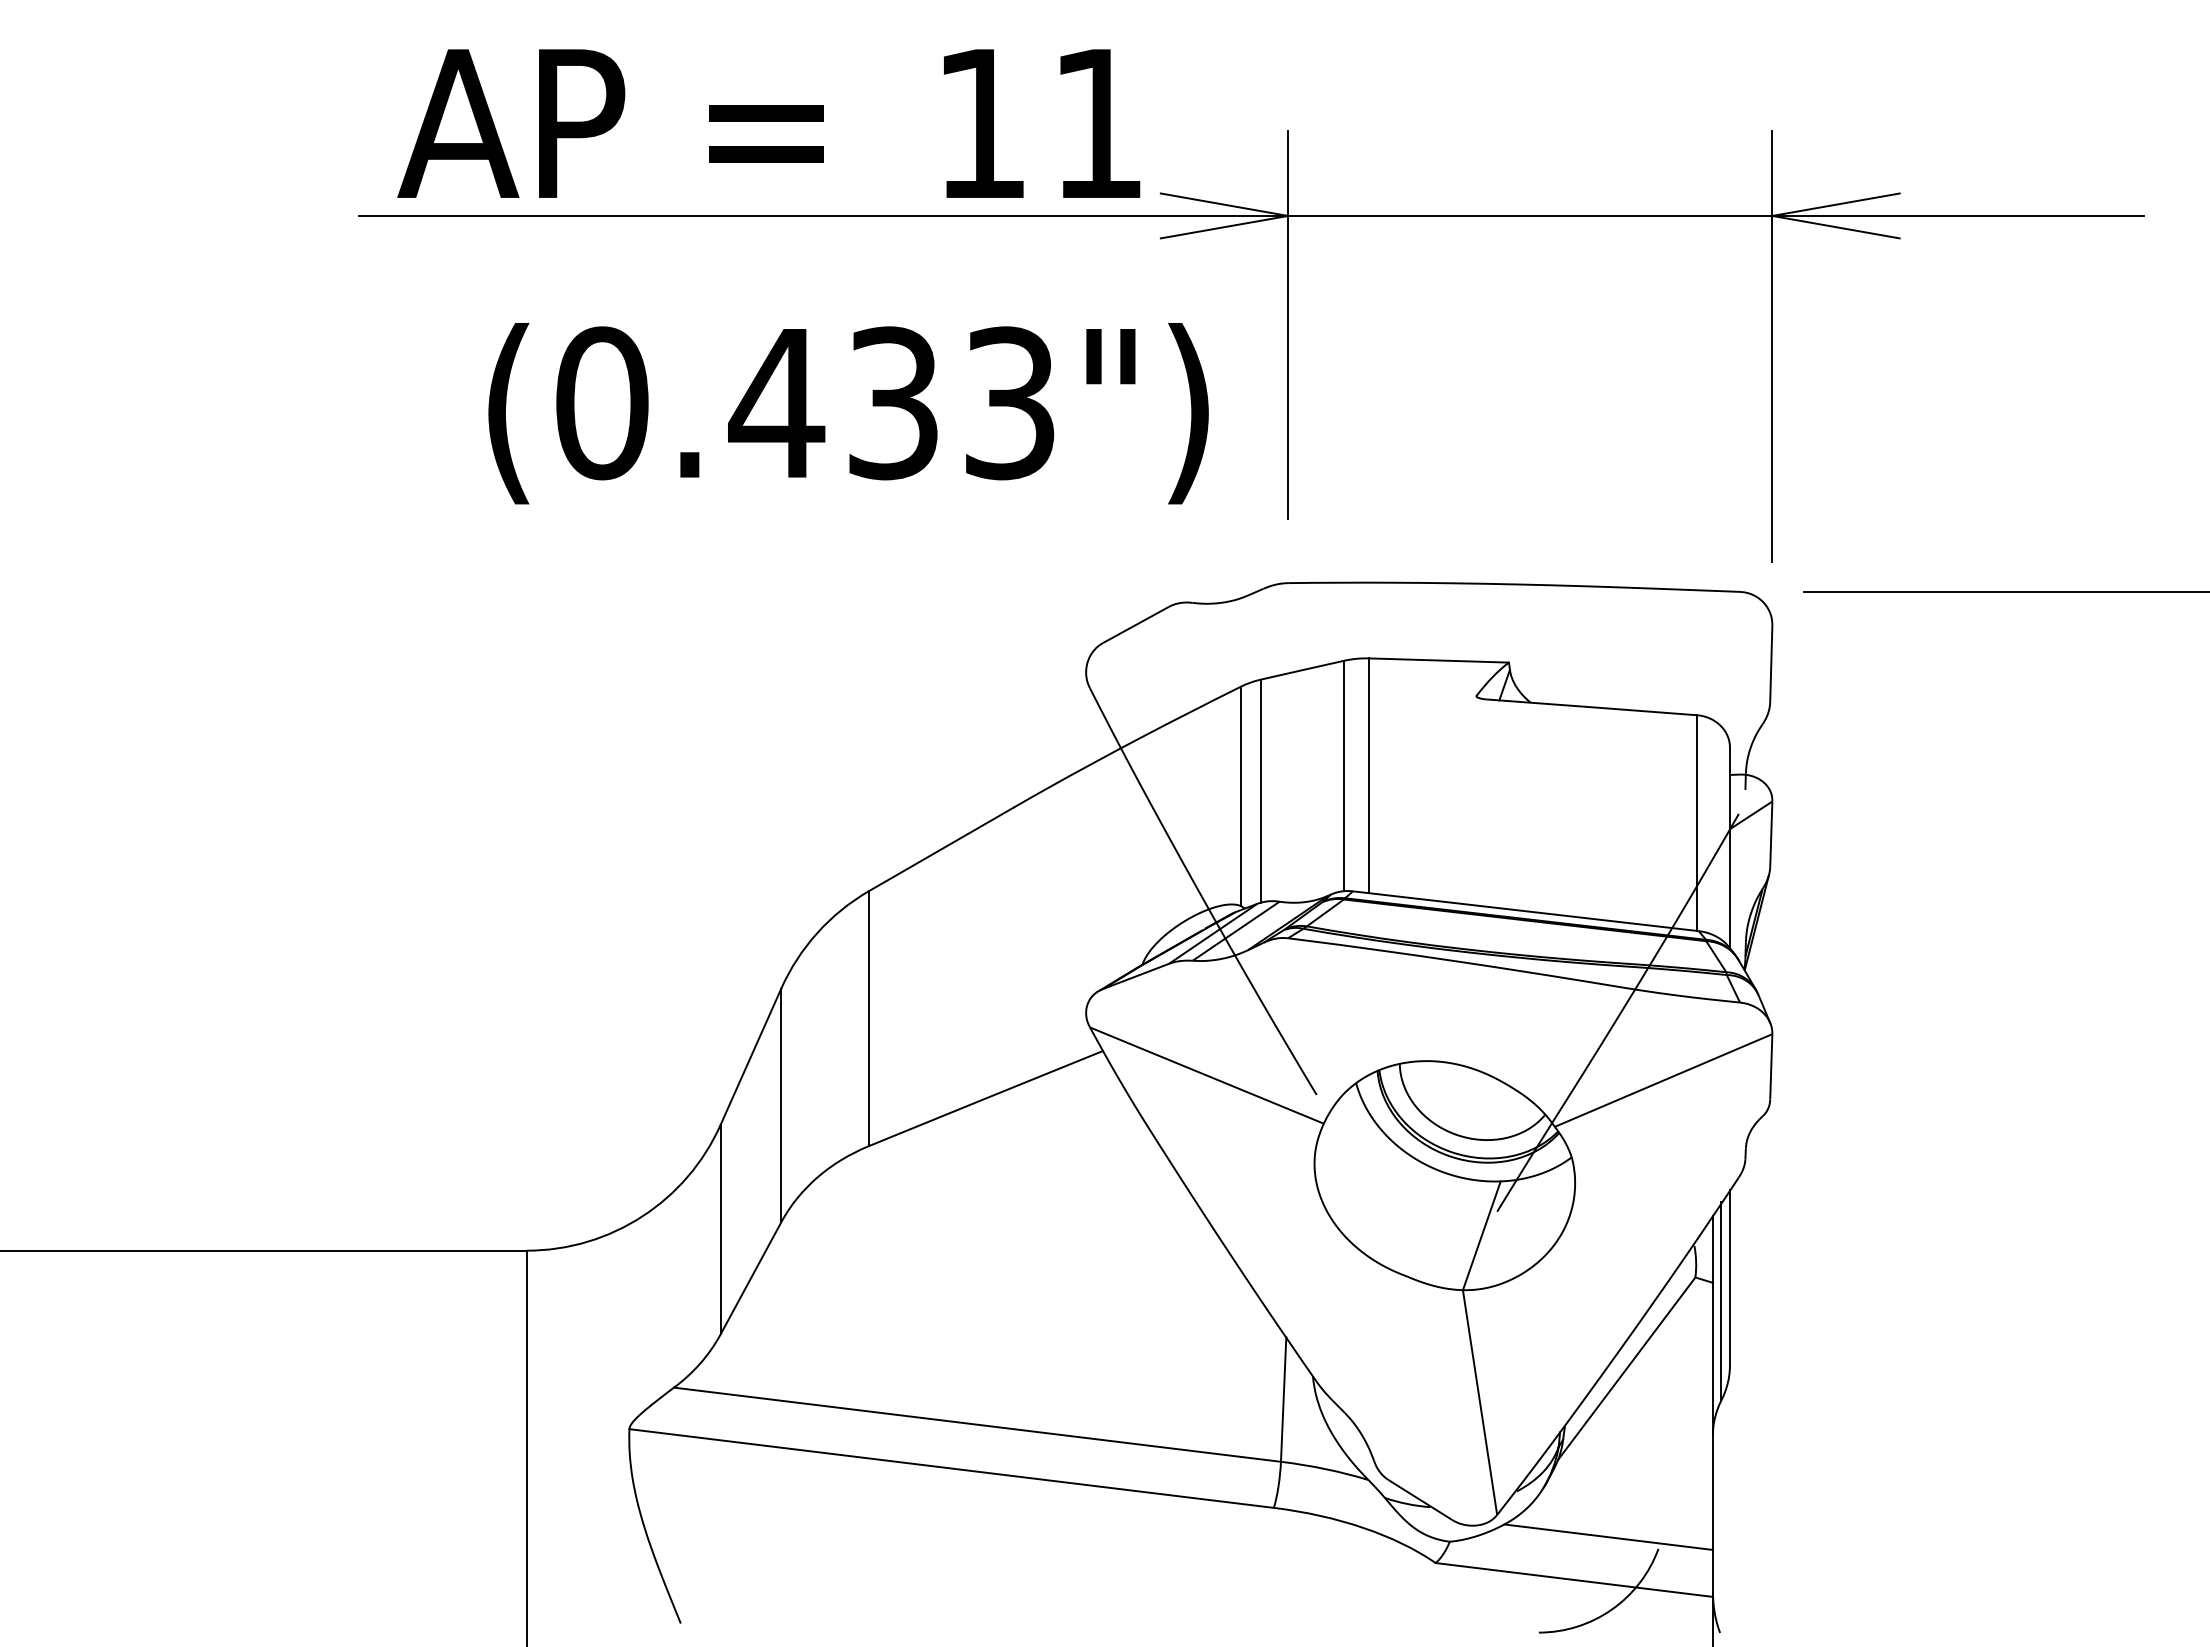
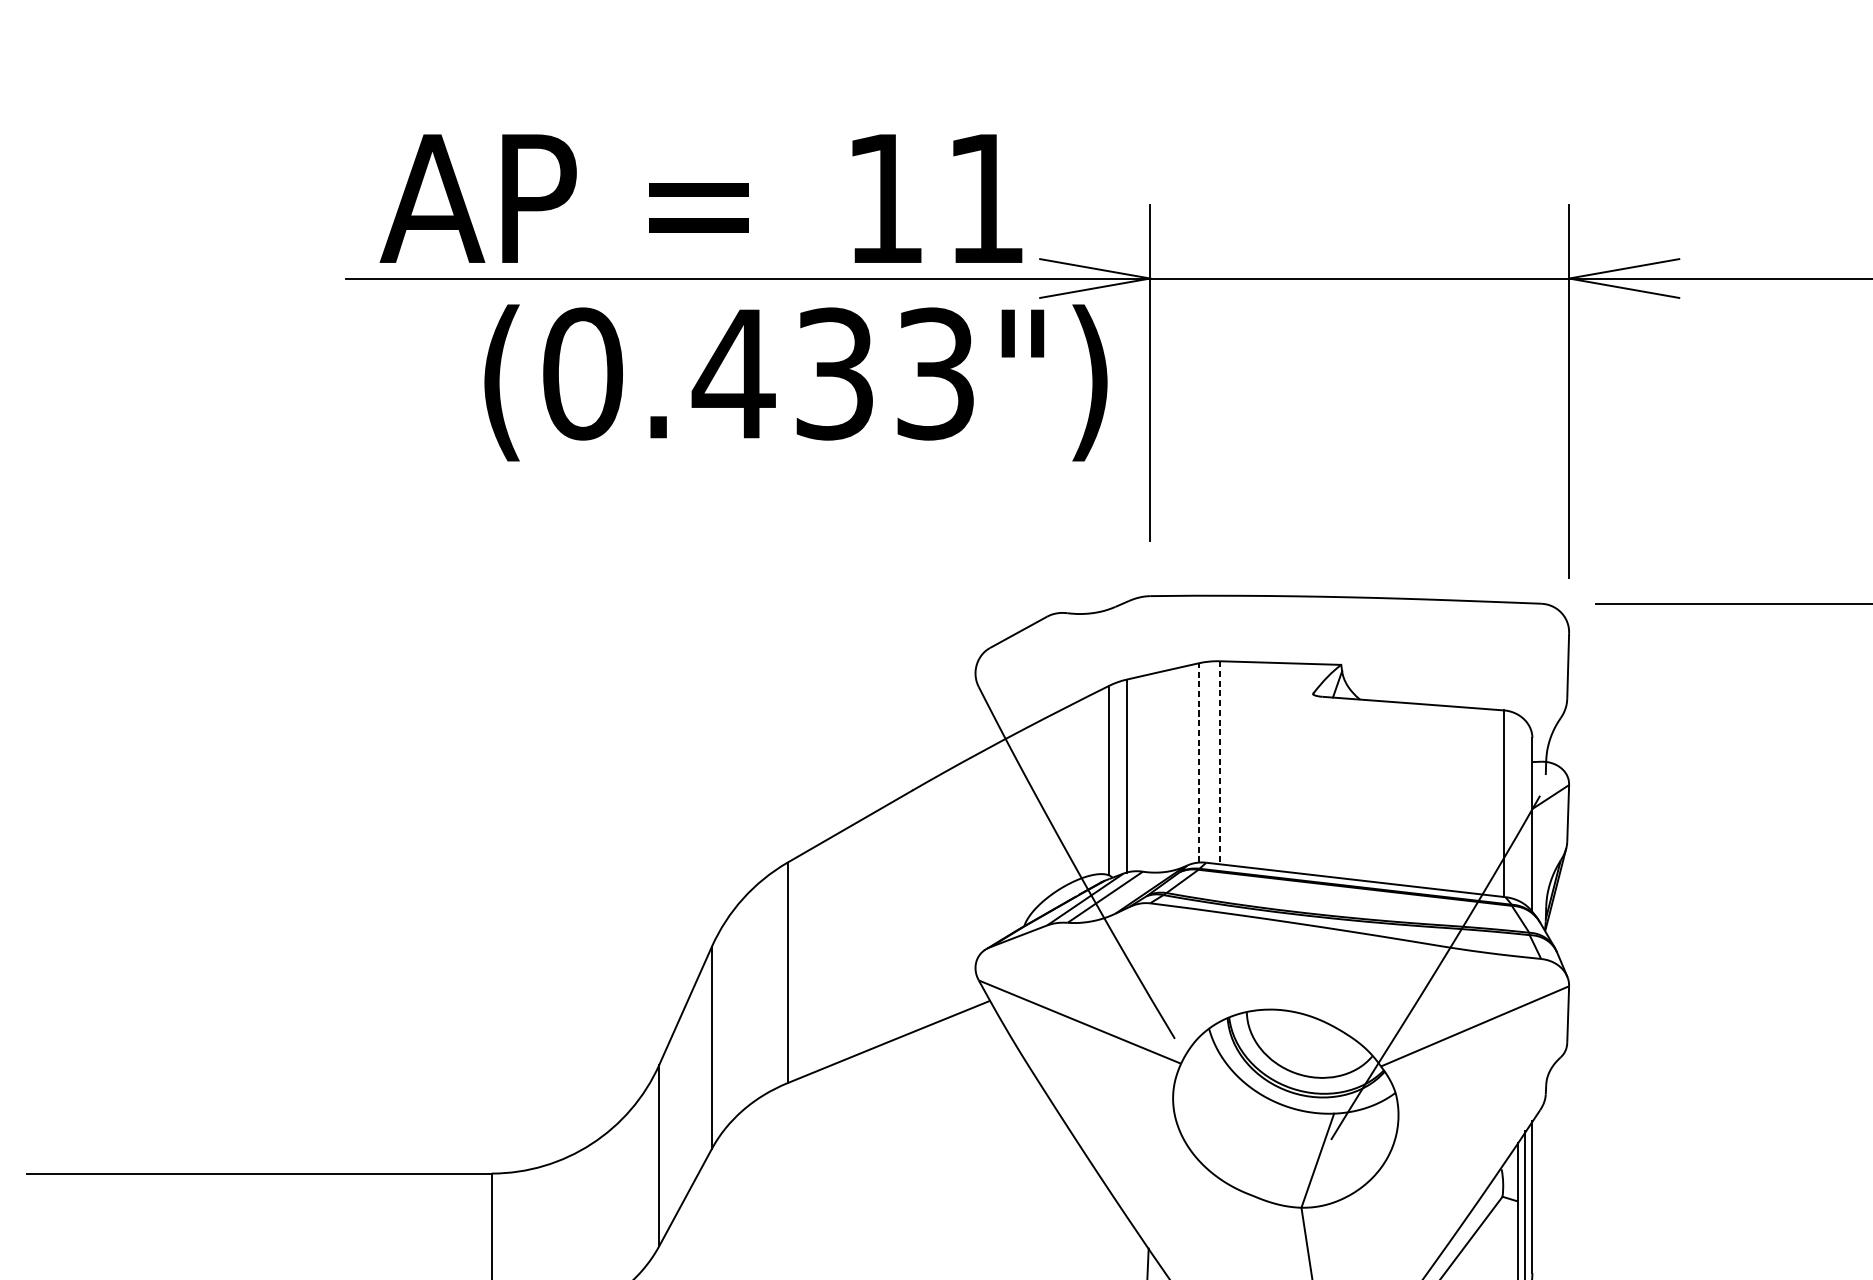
text: (848, 413) -> (795, 382), moved
line: (1344, 775) -> (1199, 762), solid -> dashed
line: (1369, 776) -> (1220, 763), solid -> dashed

